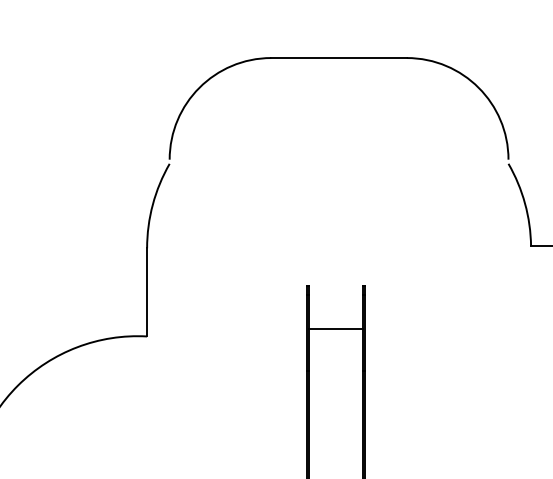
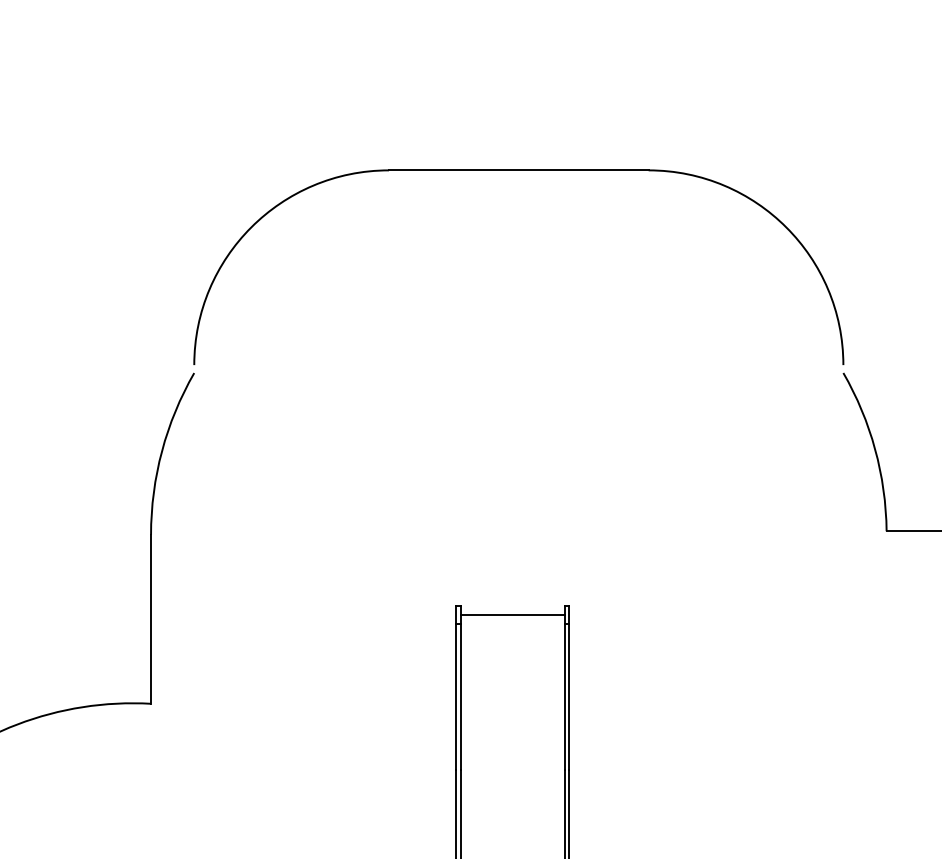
line: (335, 329) -> (511, 615), moved

